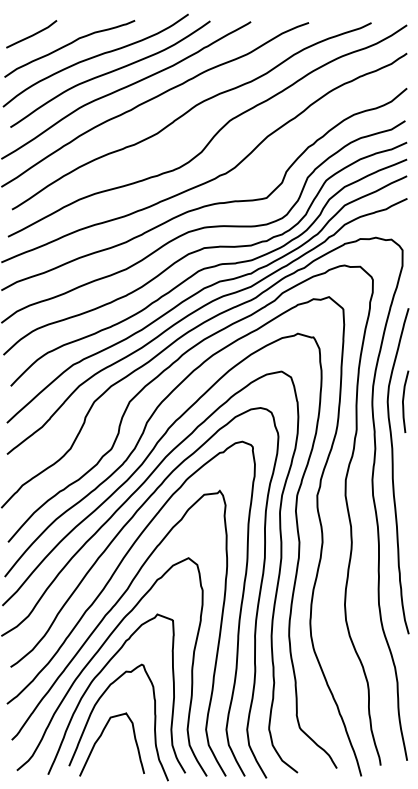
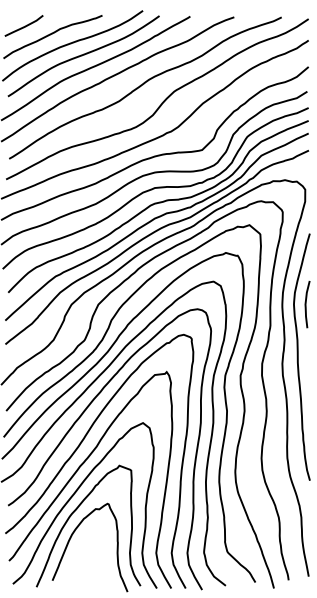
curve: (100, 738) -> (76, 559), removed

